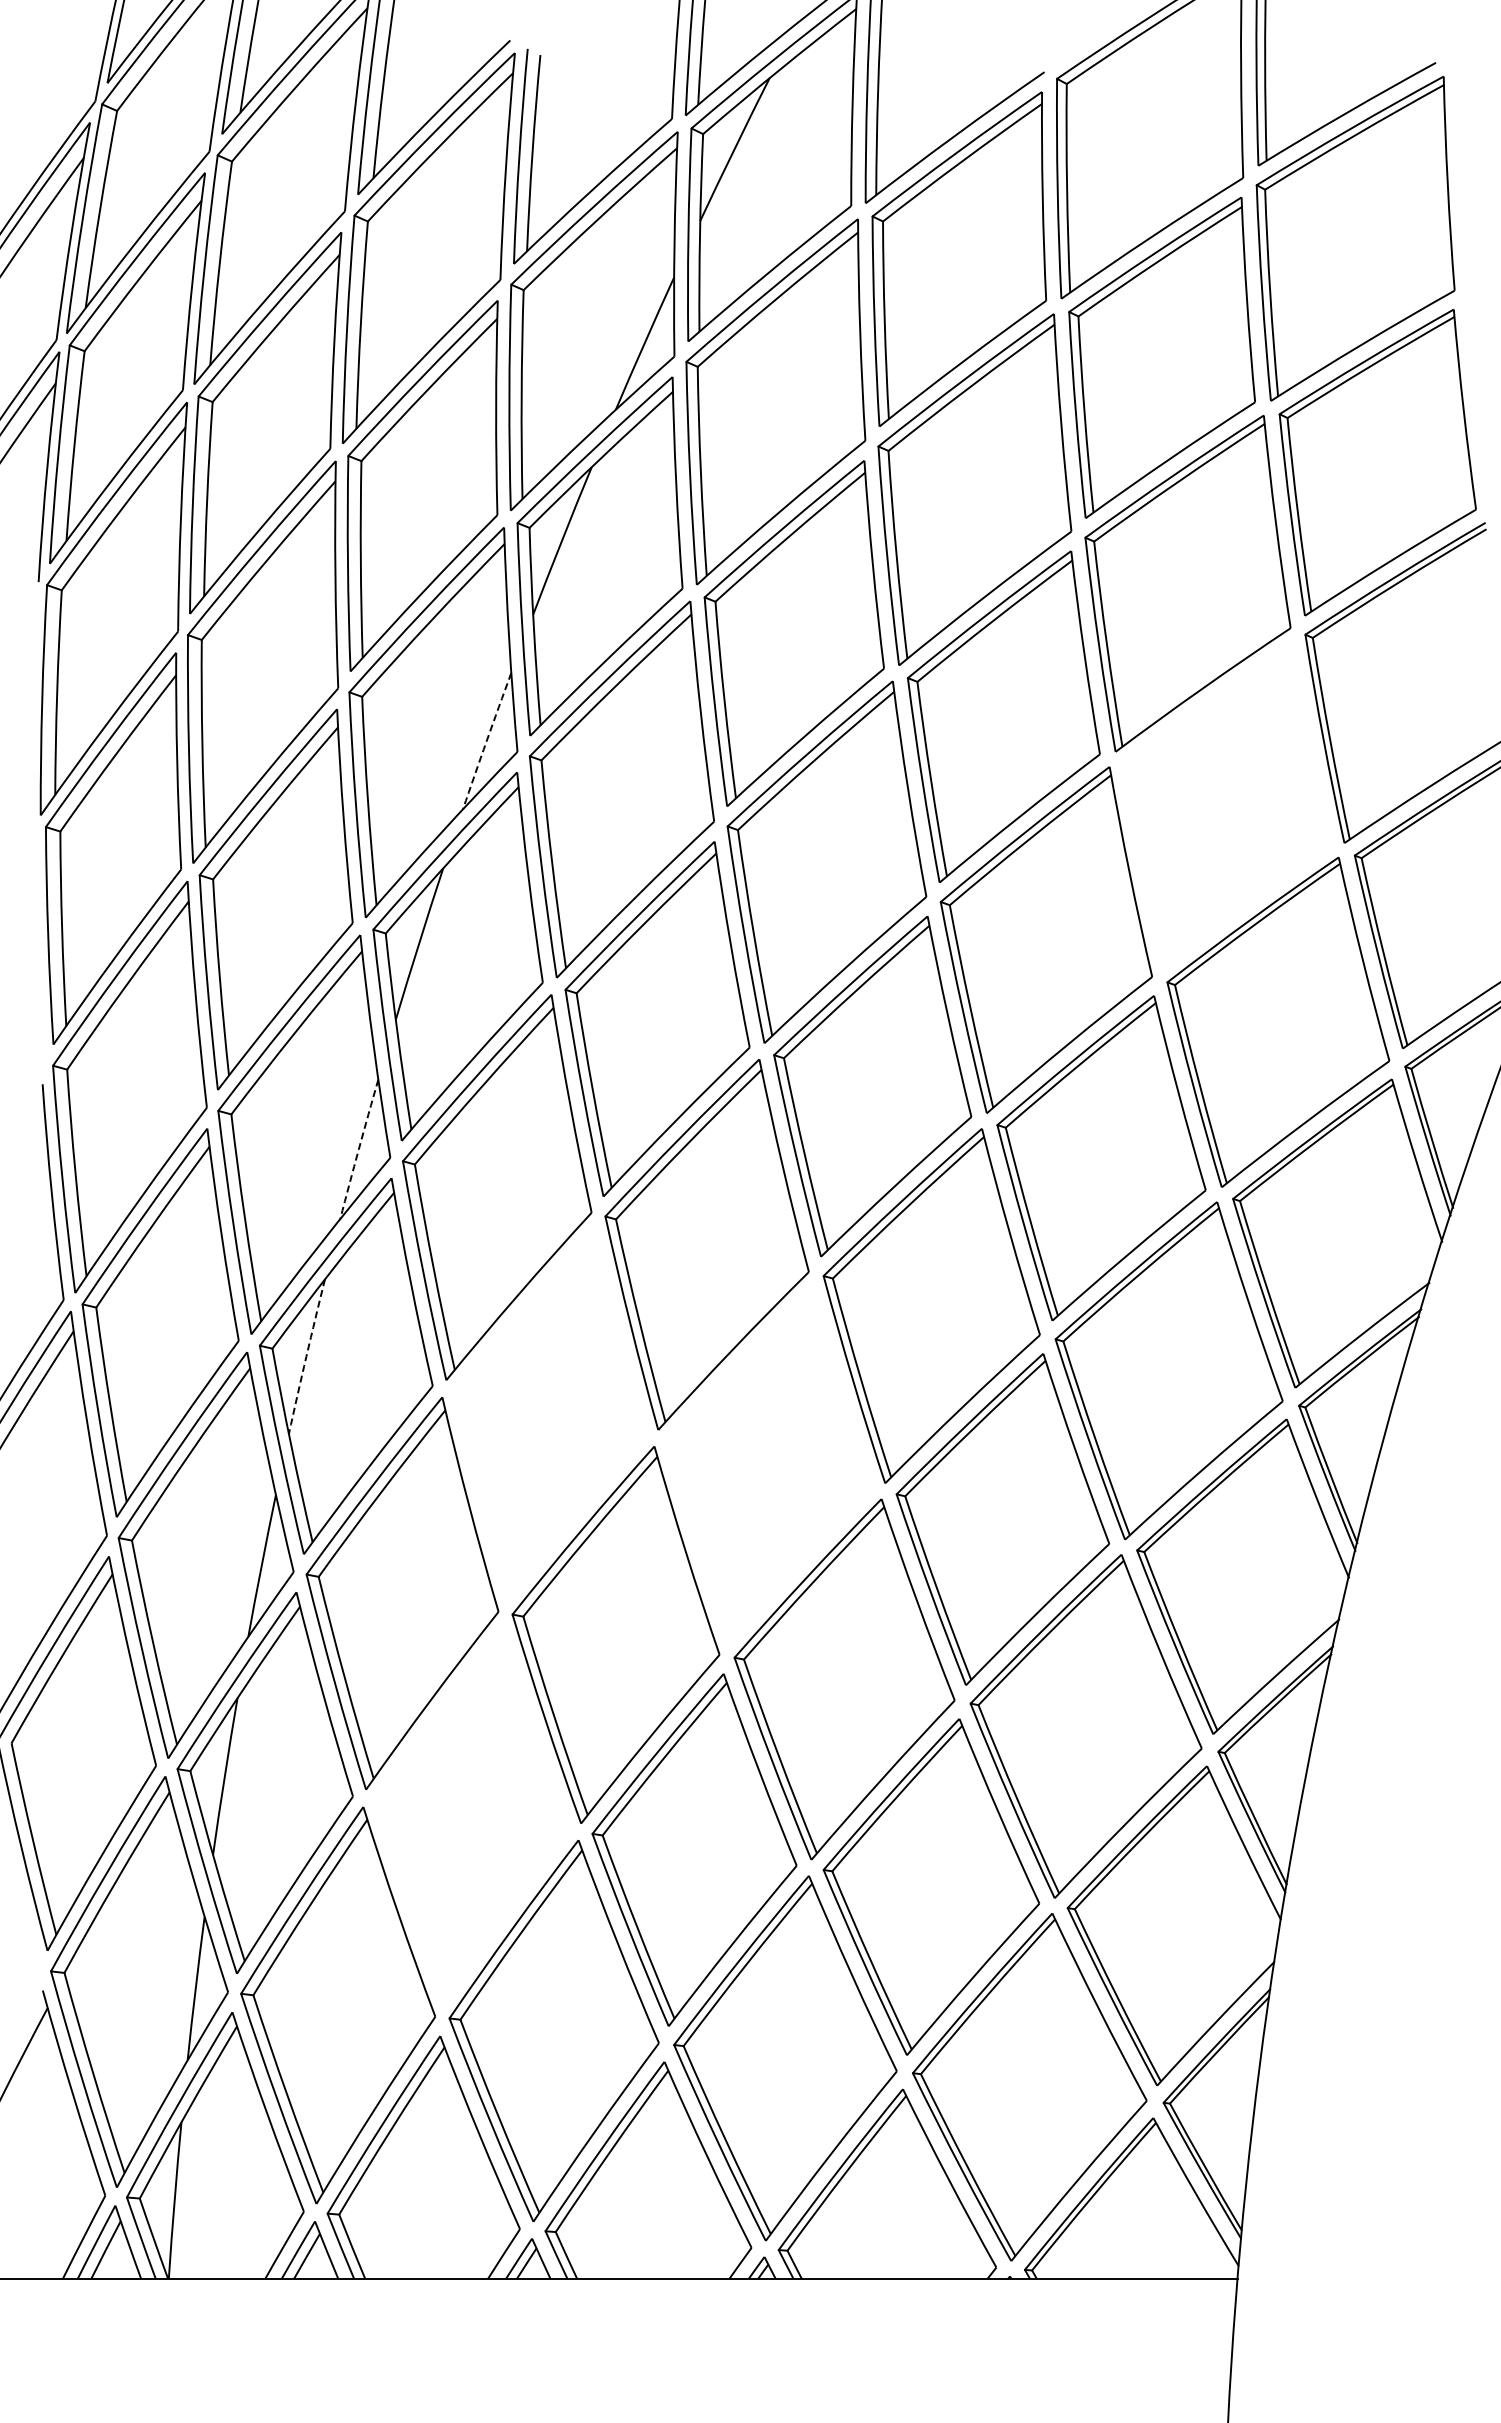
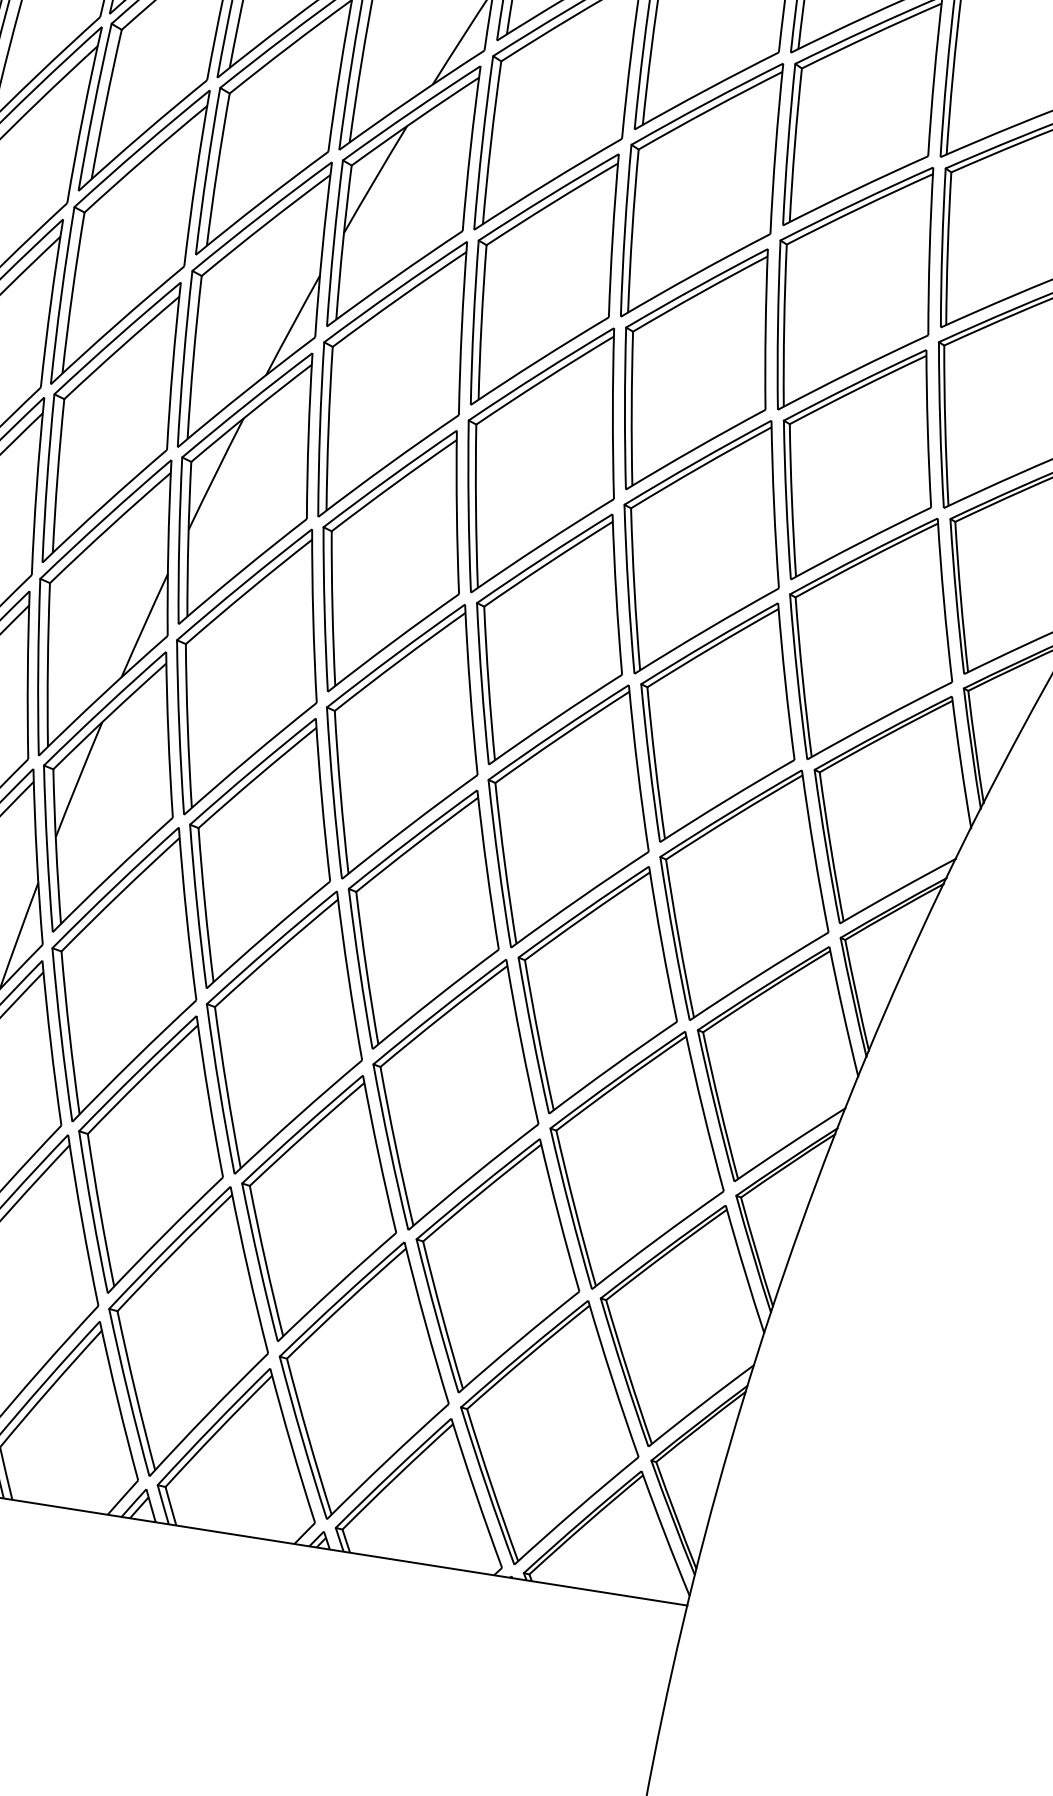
arc: (486, 741) -> (292, 325), dashed -> solid
part: (1226, 805) -> (857, 464), added
arc: (358, 1149) -> (144, 625), dashed -> solid
arc: (306, 1356) -> (78, 779), dashed -> solid
part: (549, 1413) -> (259, 853), added
part: (768, 1465) -> (422, 919), added
part: (471, 1815) -> (150, 1154), added

